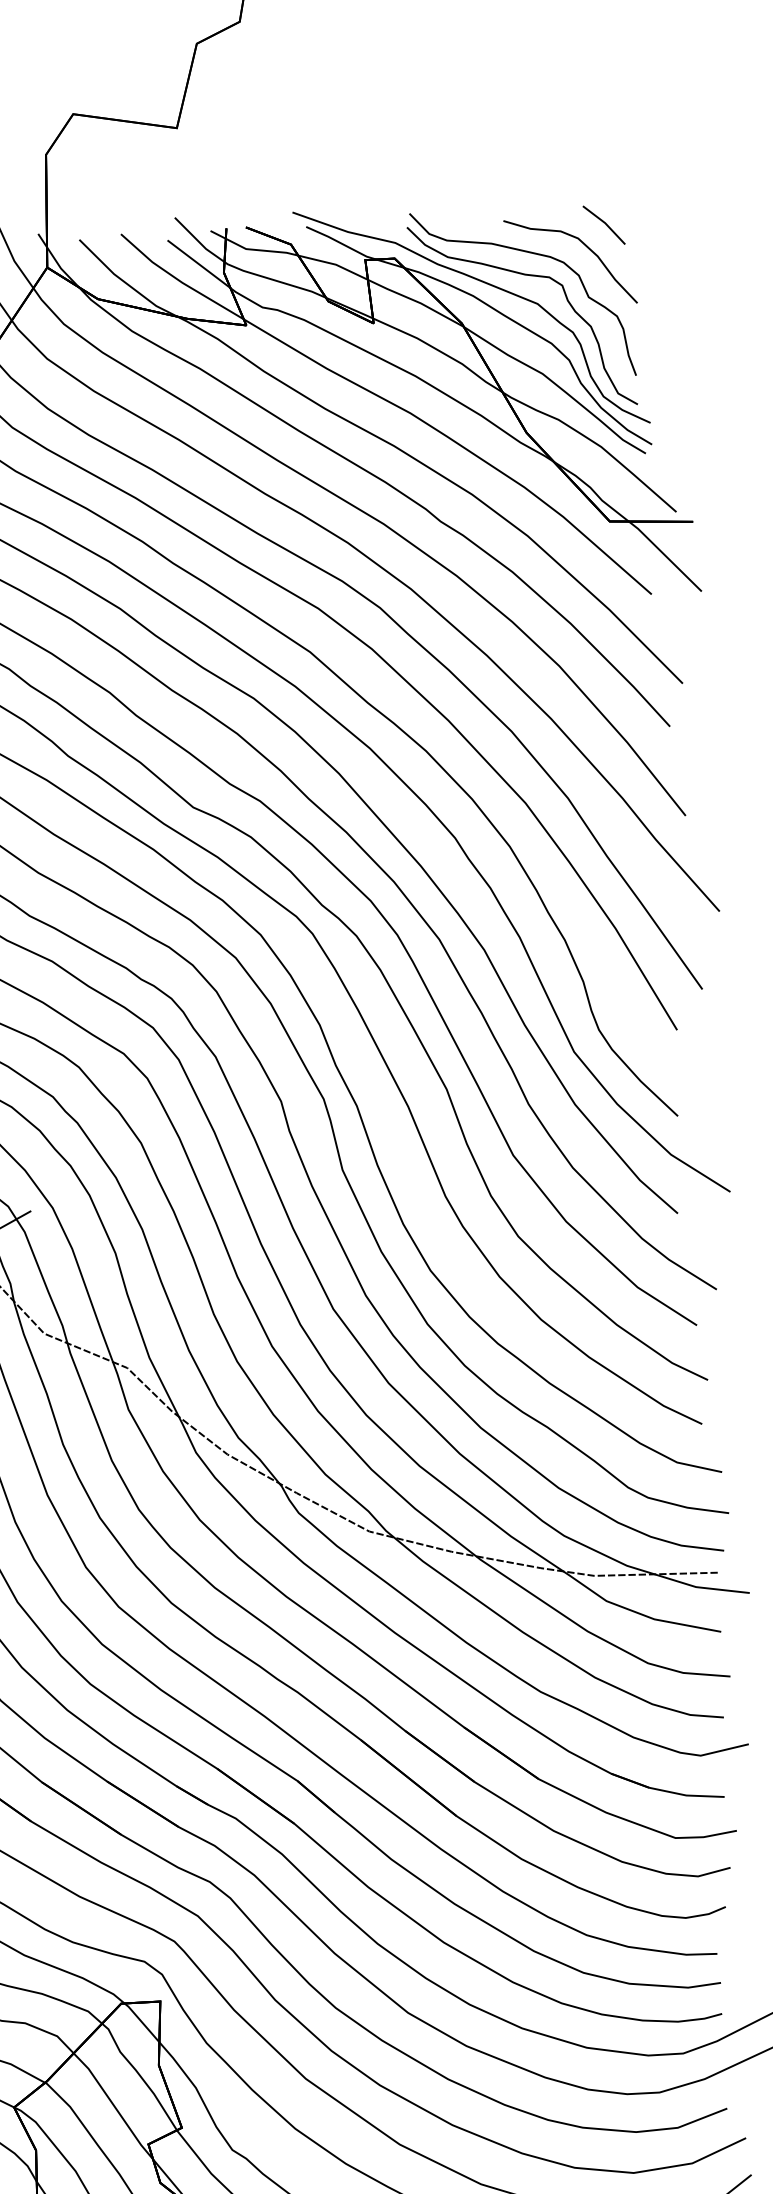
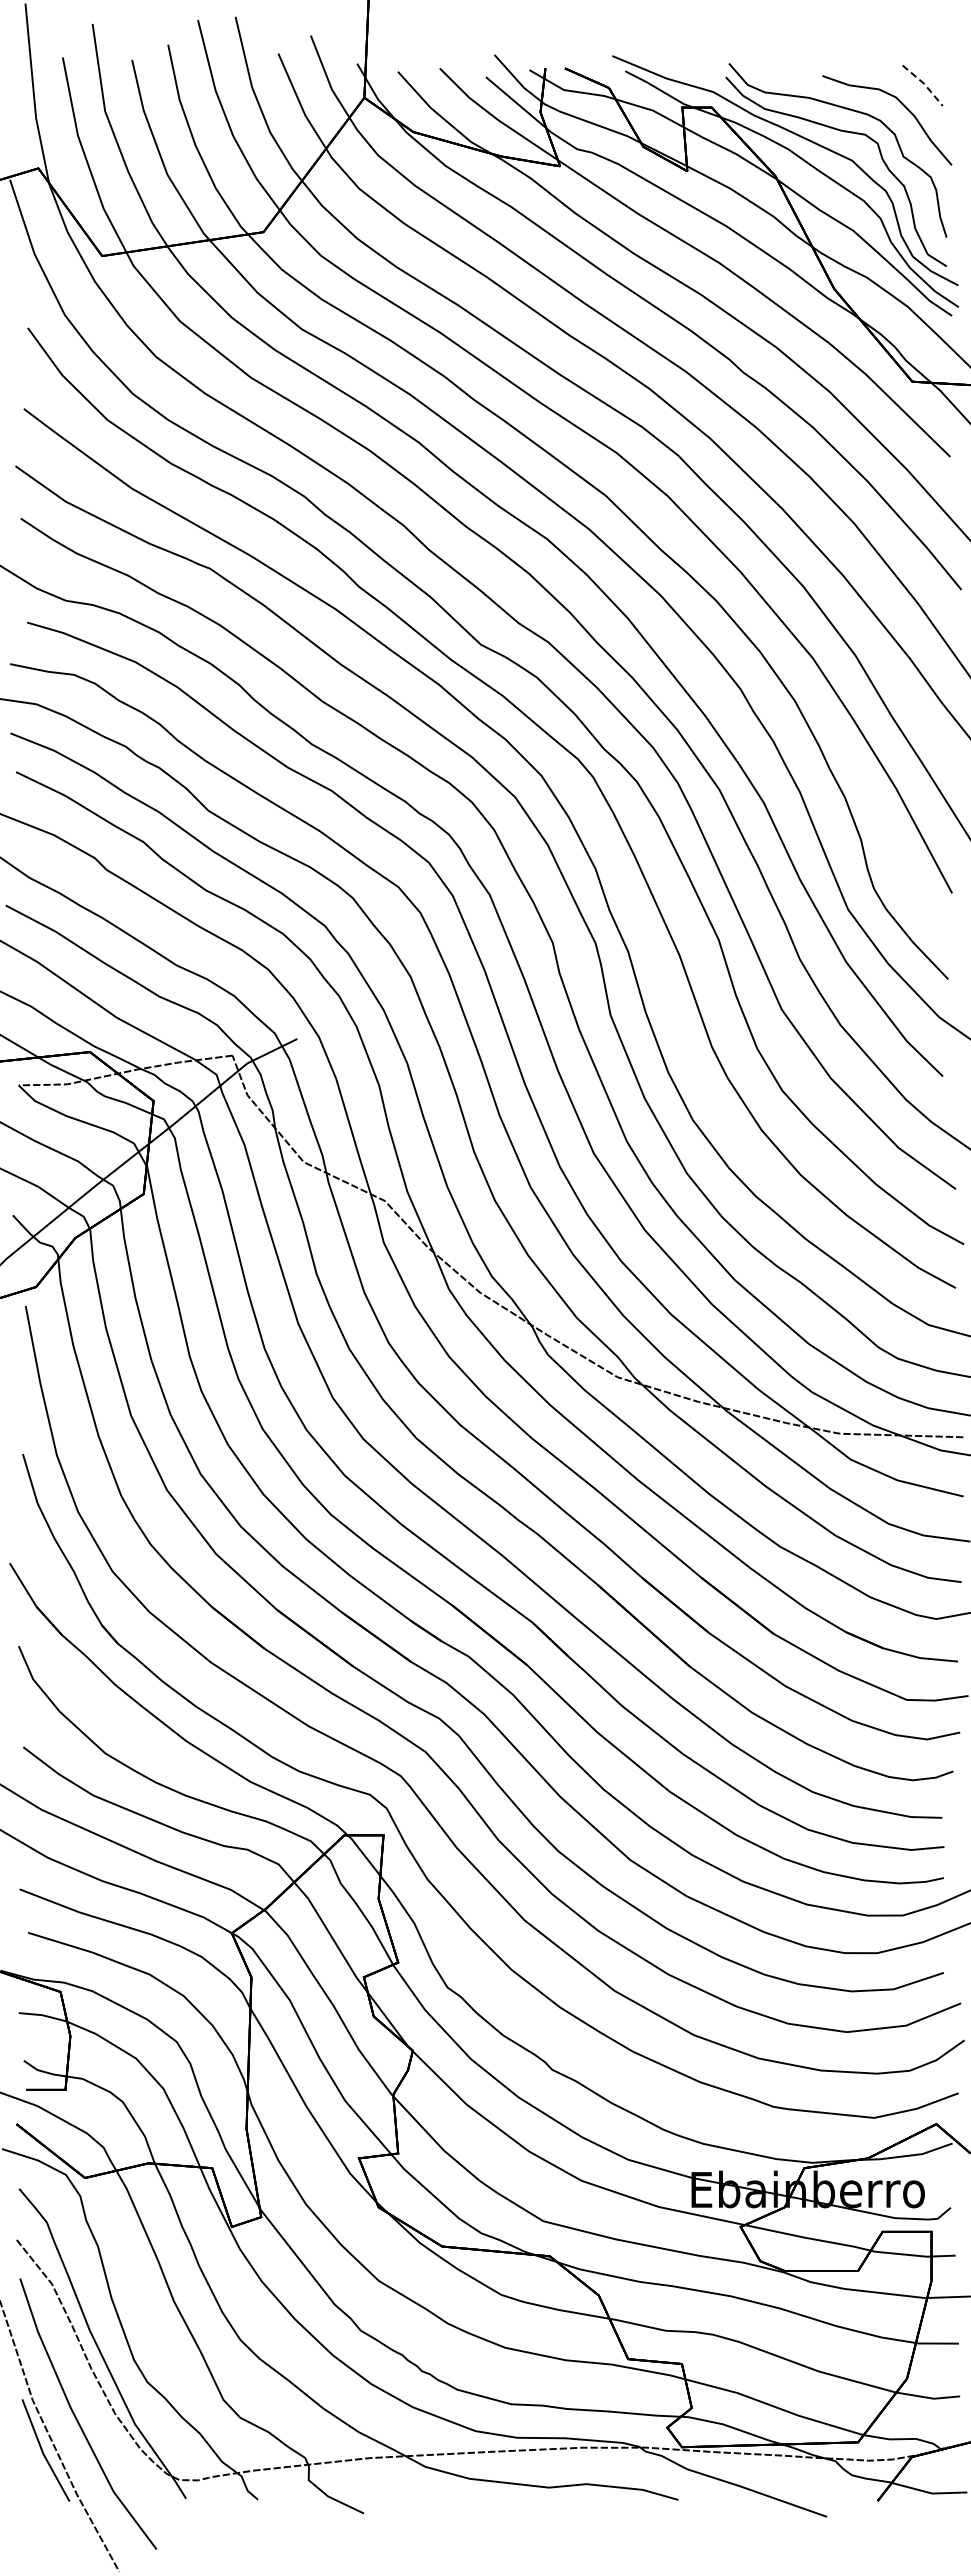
line: (605, 224) -> (924, 84), solid -> dashed

